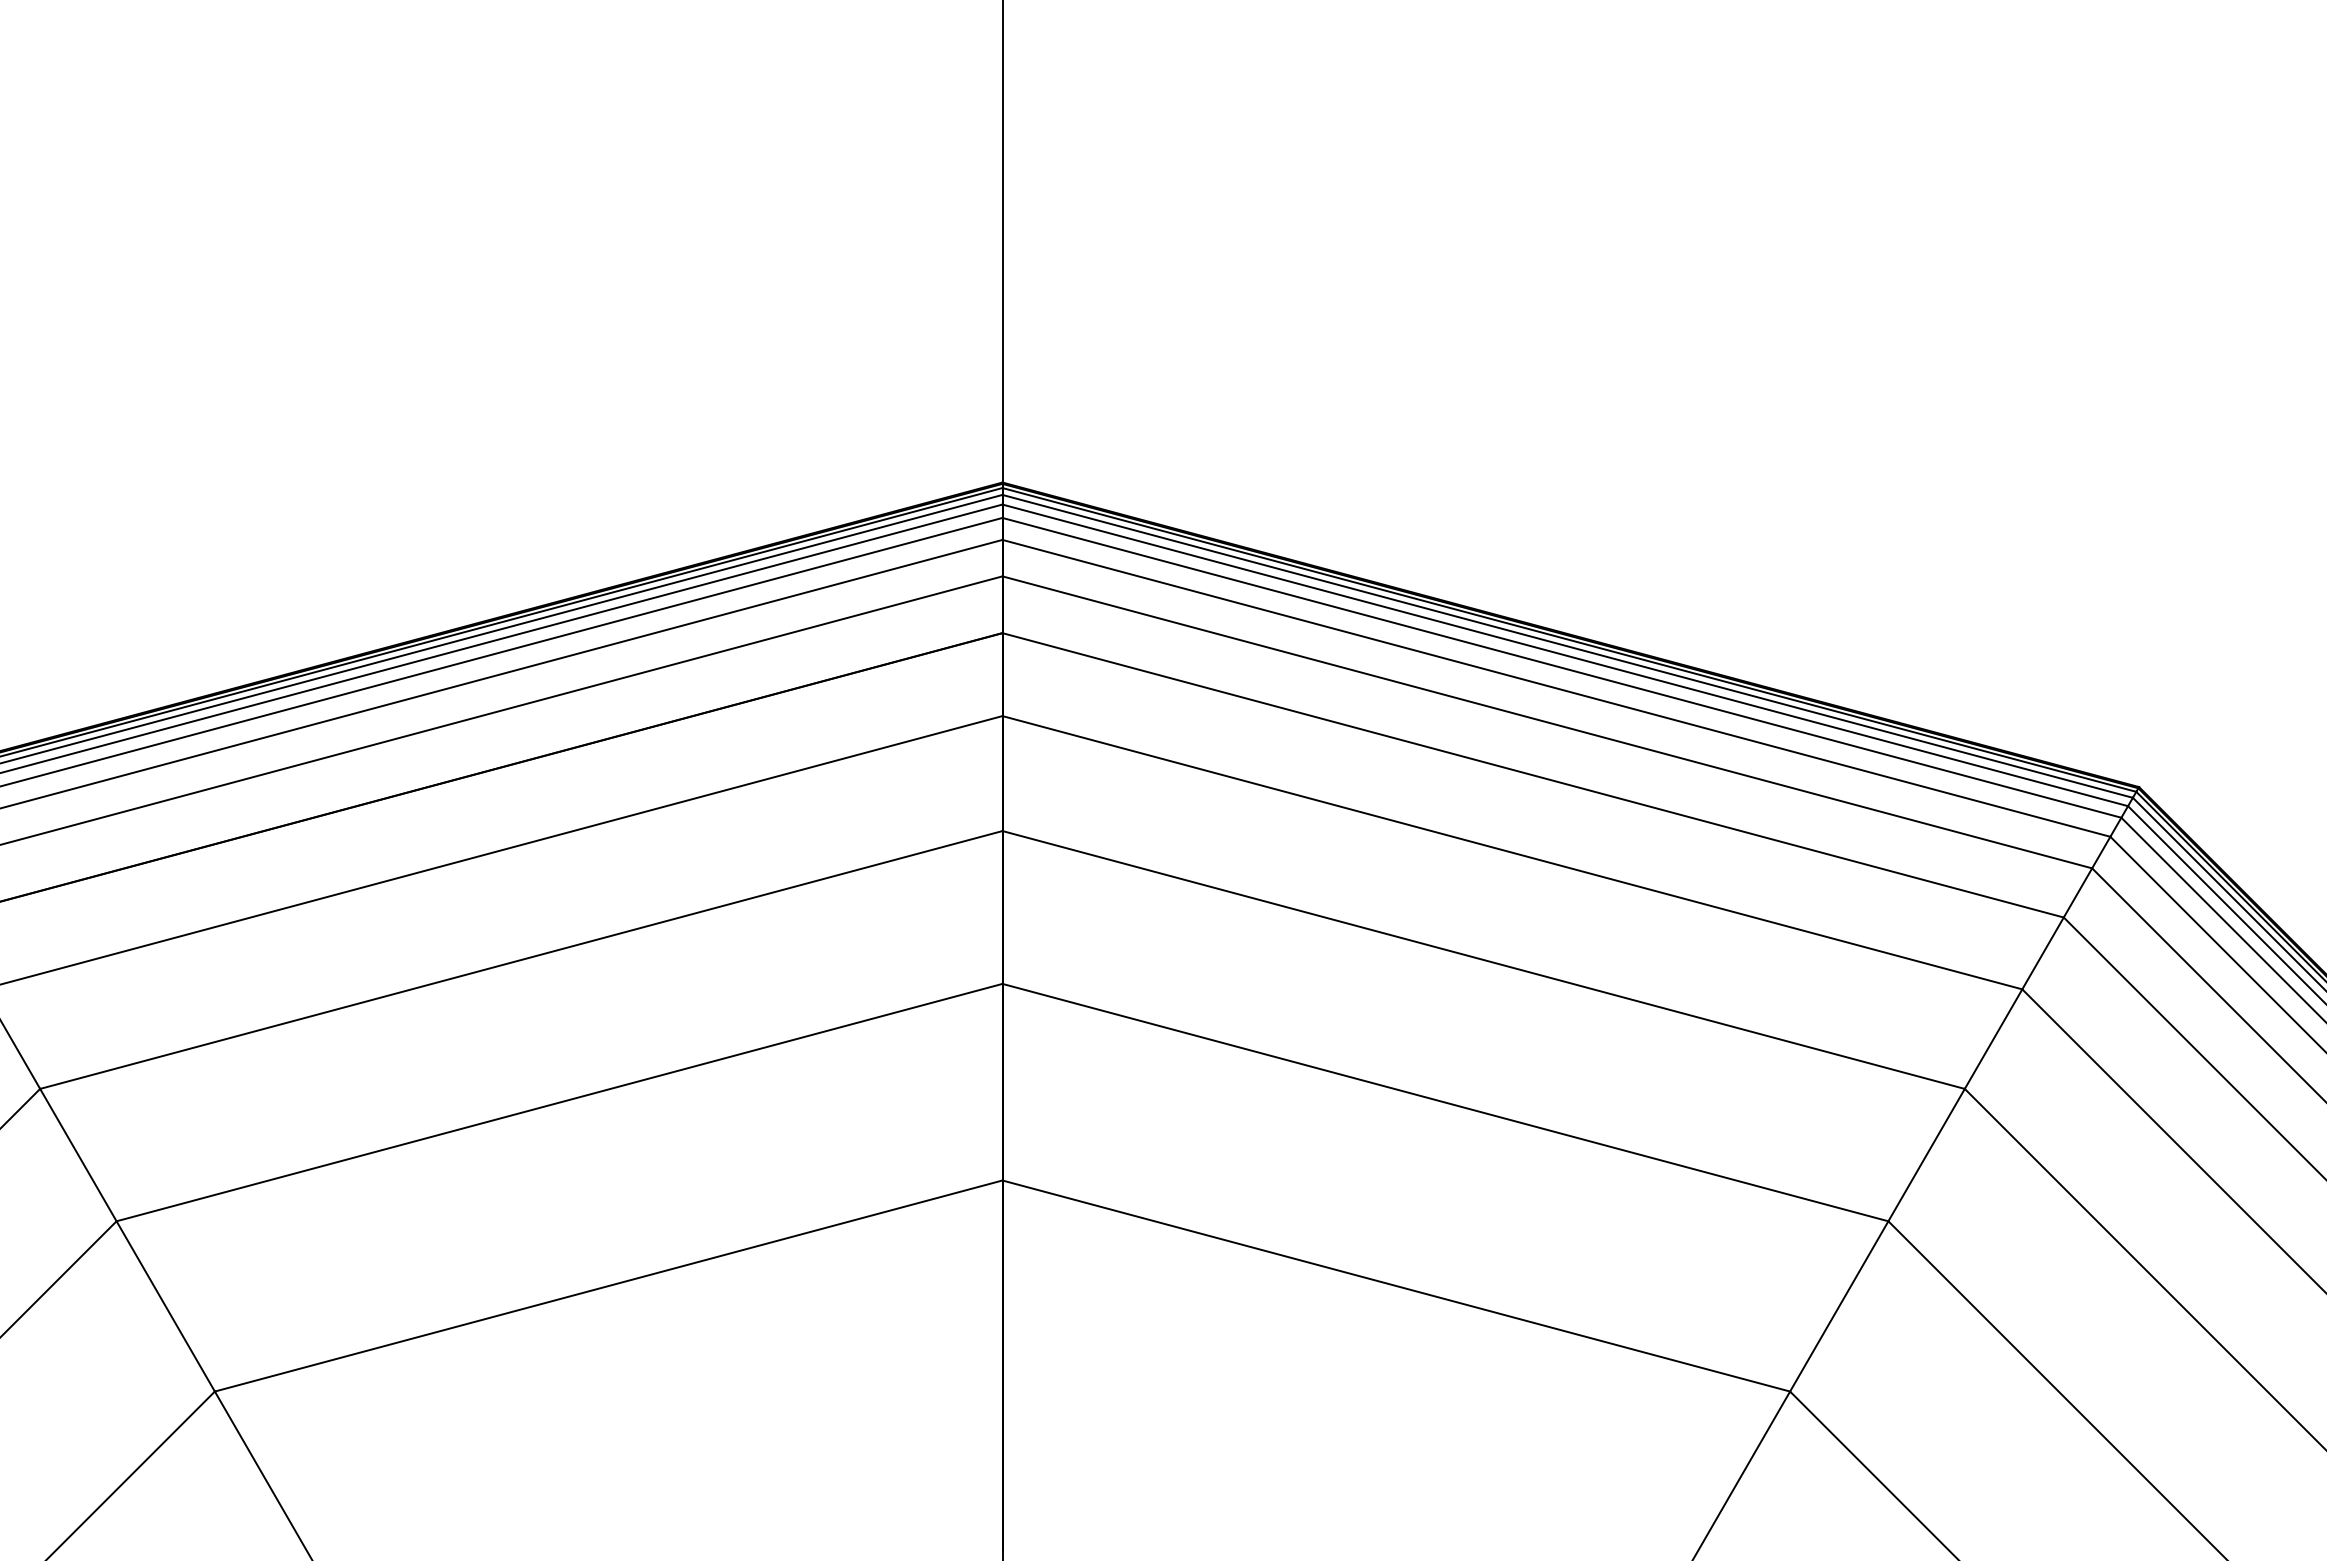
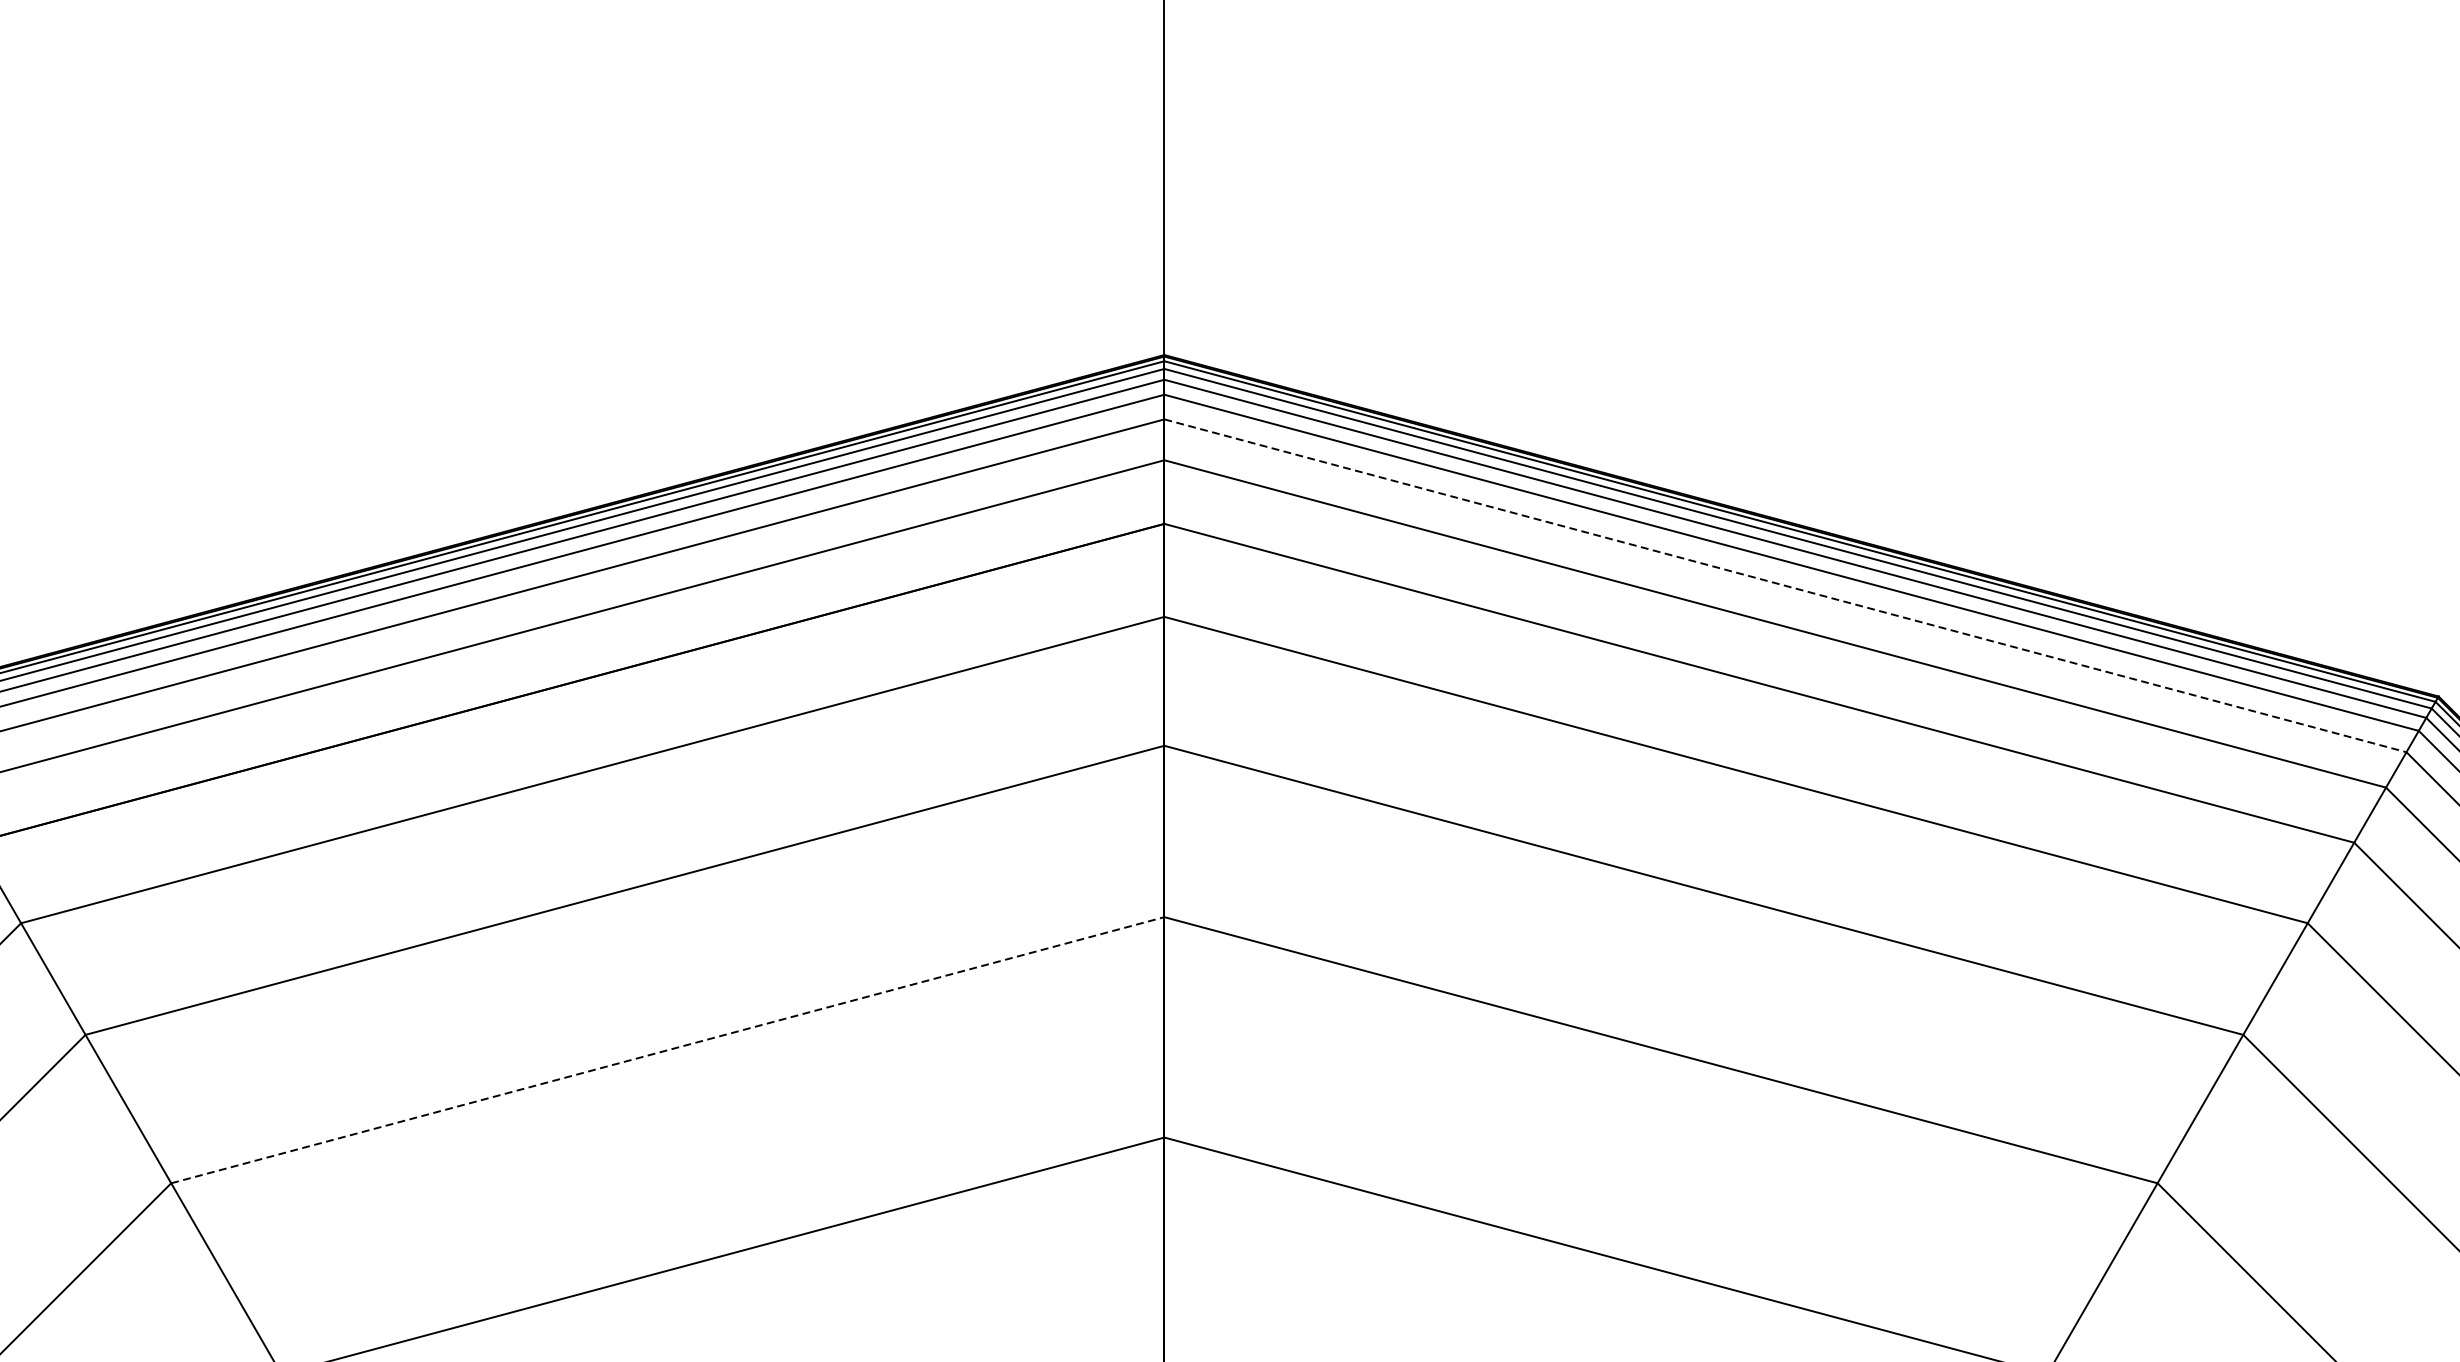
line: (1556, 688) -> (1785, 585), solid -> dashed
line: (559, 1102) -> (667, 1050), solid -> dashed

